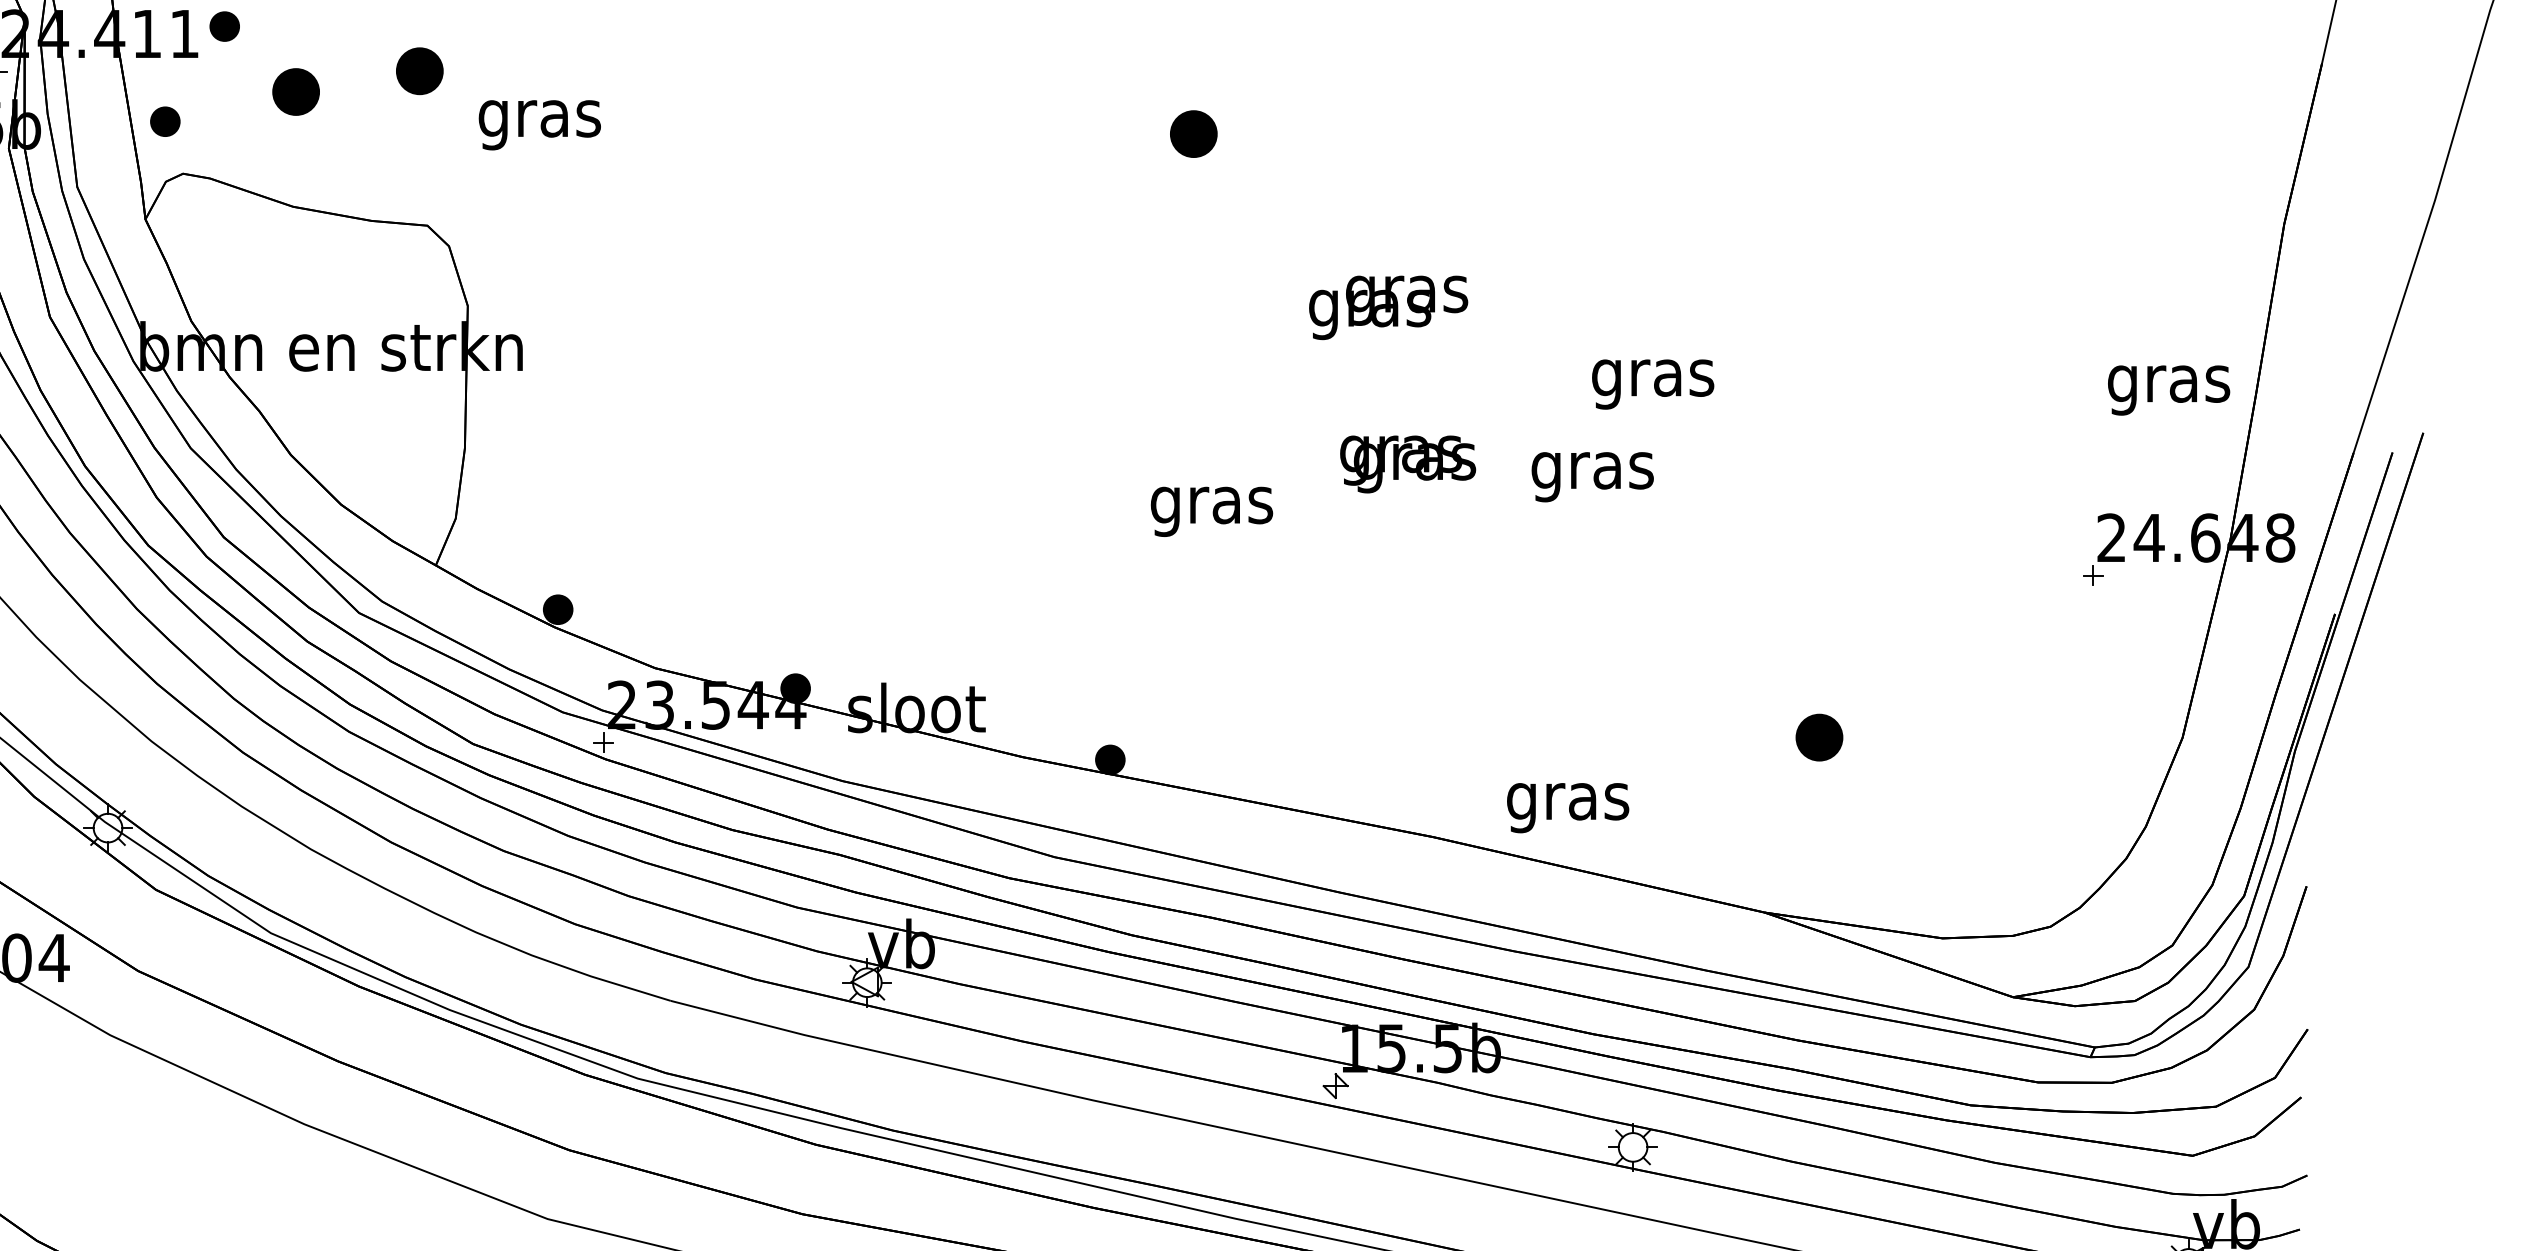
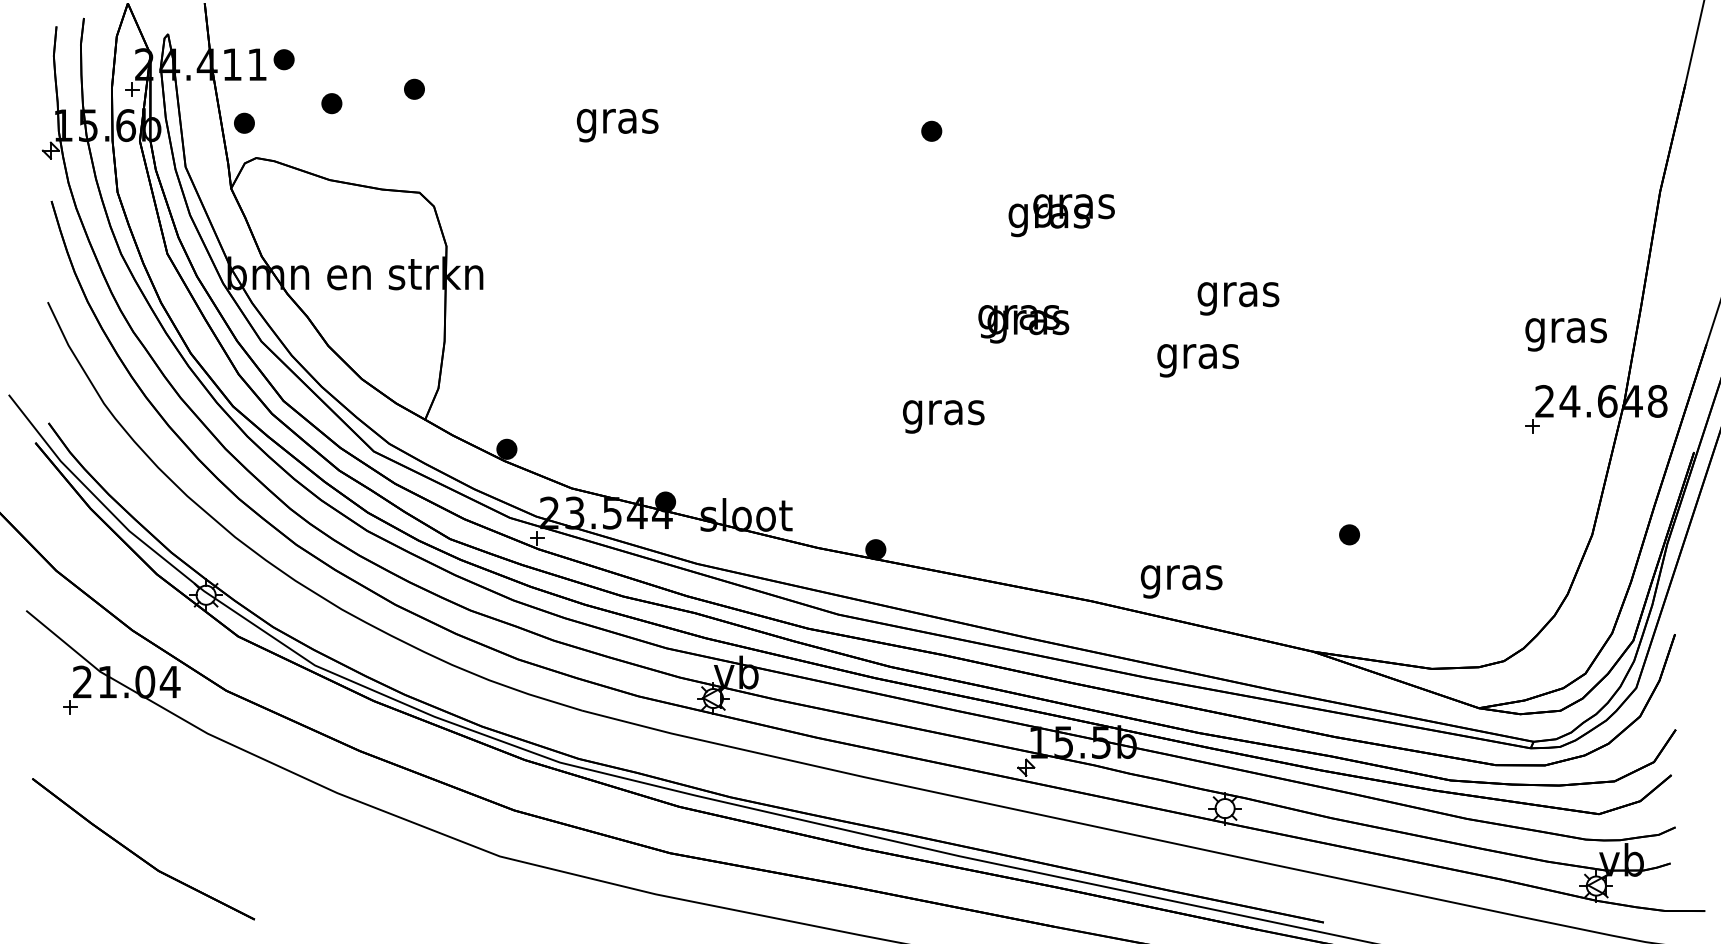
part: (419, 69) -> (414, 88), size x0.62
part: (295, 92) -> (331, 103), size x0.62
text: (539, 125) -> (617, 125), moved
part: (1193, 132) -> (931, 130), size x0.62
text: (1388, 307) -> (1061, 215), moved
text: (2168, 389) -> (1565, 334), moved
text: (1407, 464) -> (1023, 324), moved
text: (1211, 511) -> (943, 416), moved
part: (1819, 737) -> (1349, 534), size x0.62

